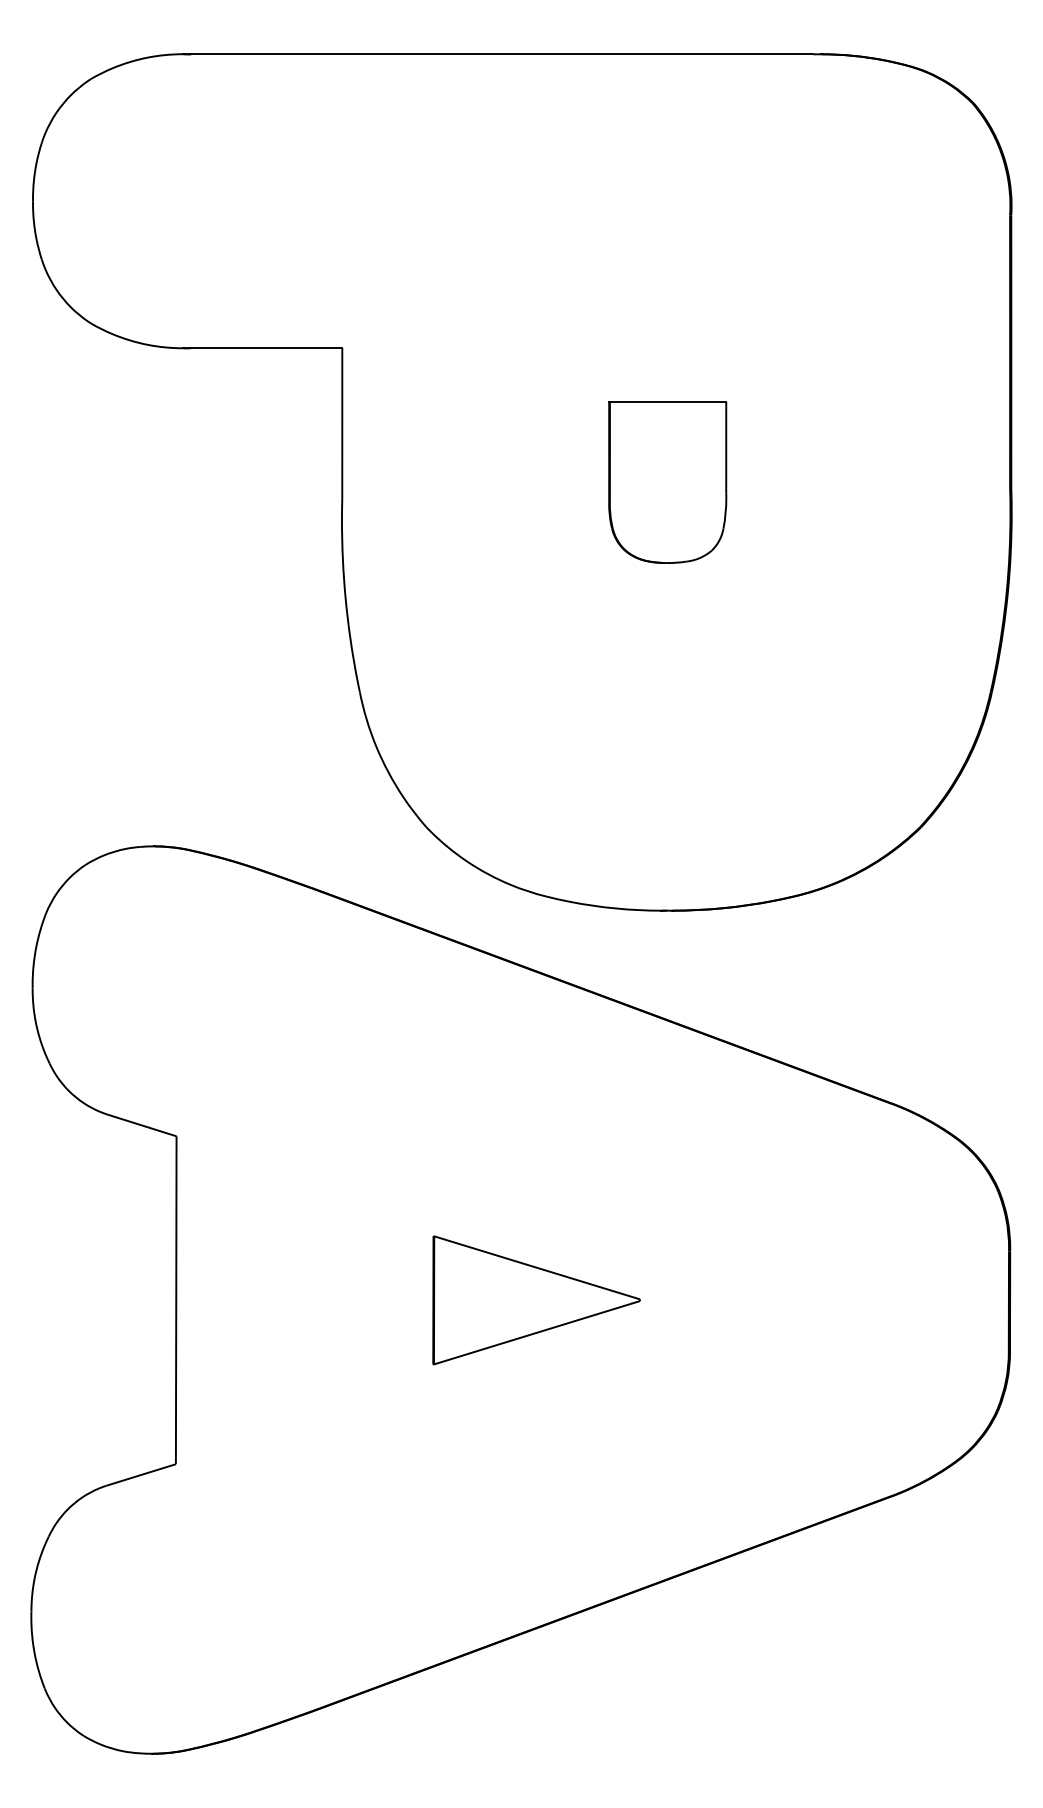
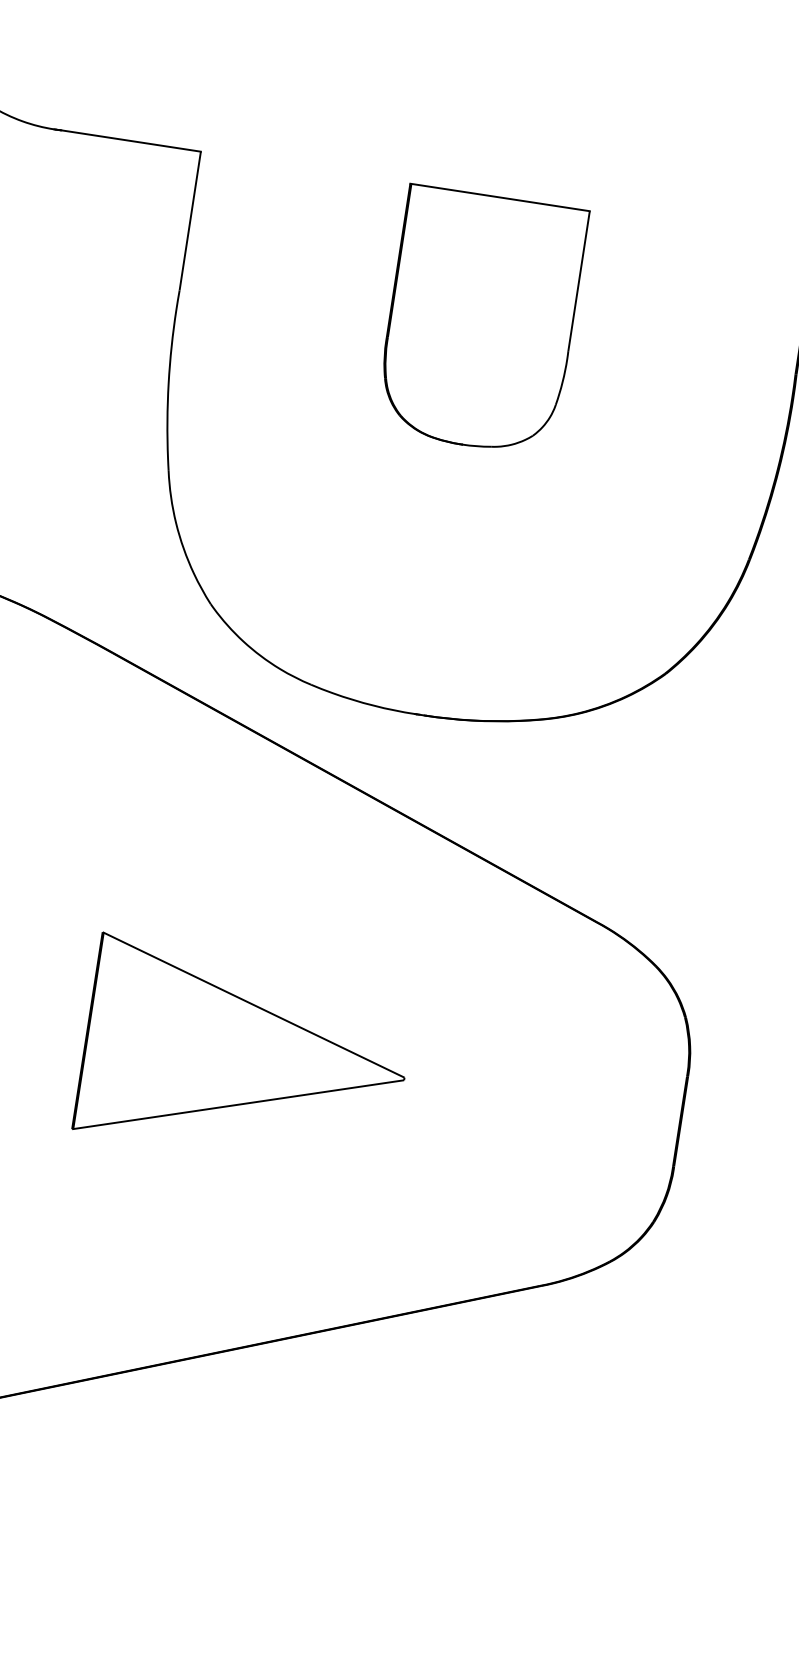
part: (667, 482) -> (481, 321), size x1.67
part: (536, 1300) -> (245, 1055), size x1.67

